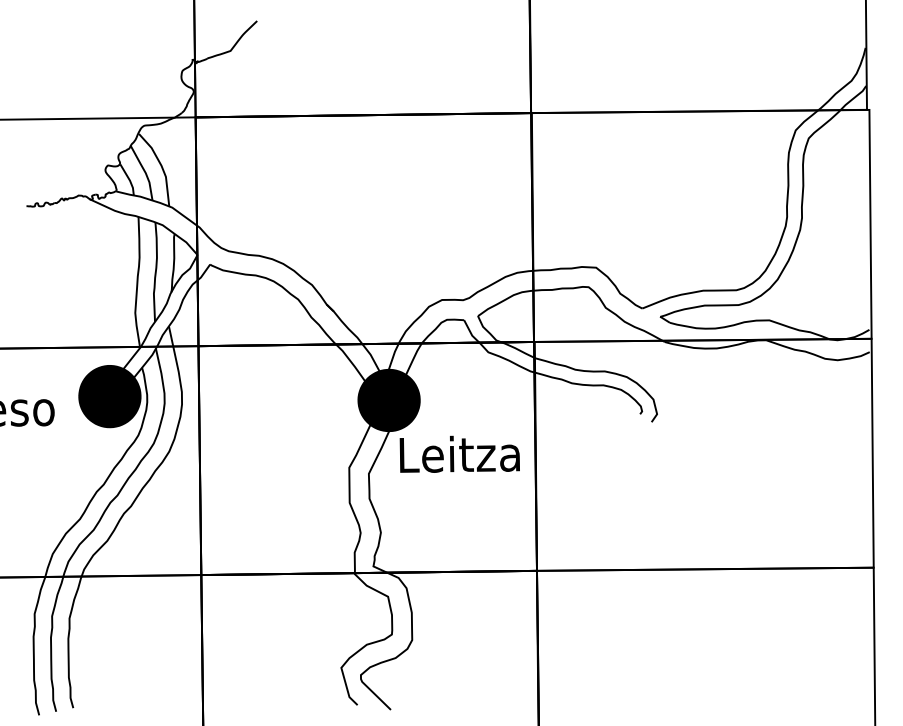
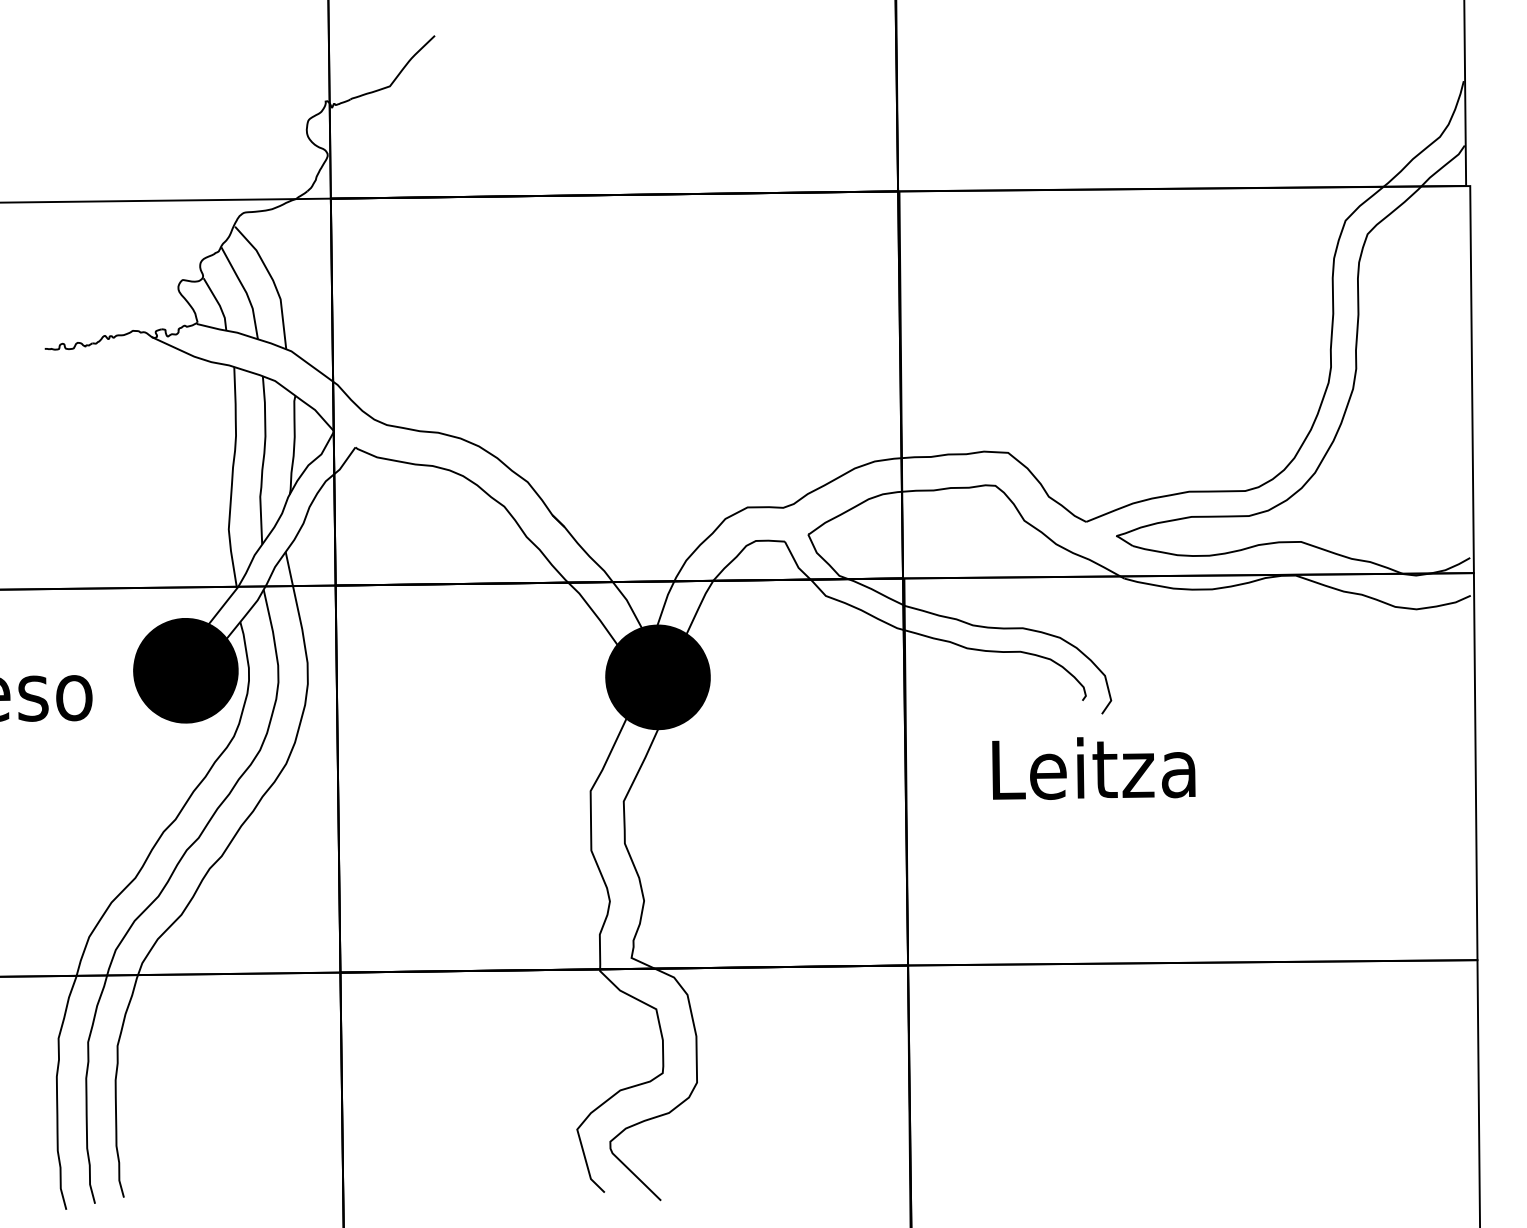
text: (459, 453) -> (1093, 767), moved

